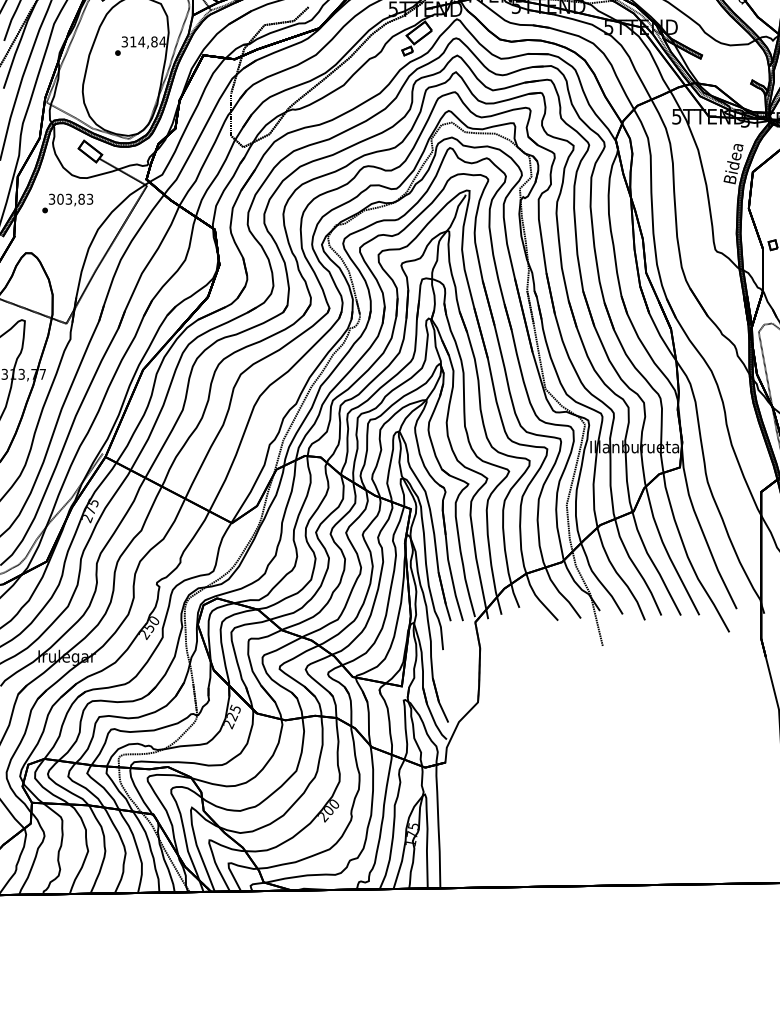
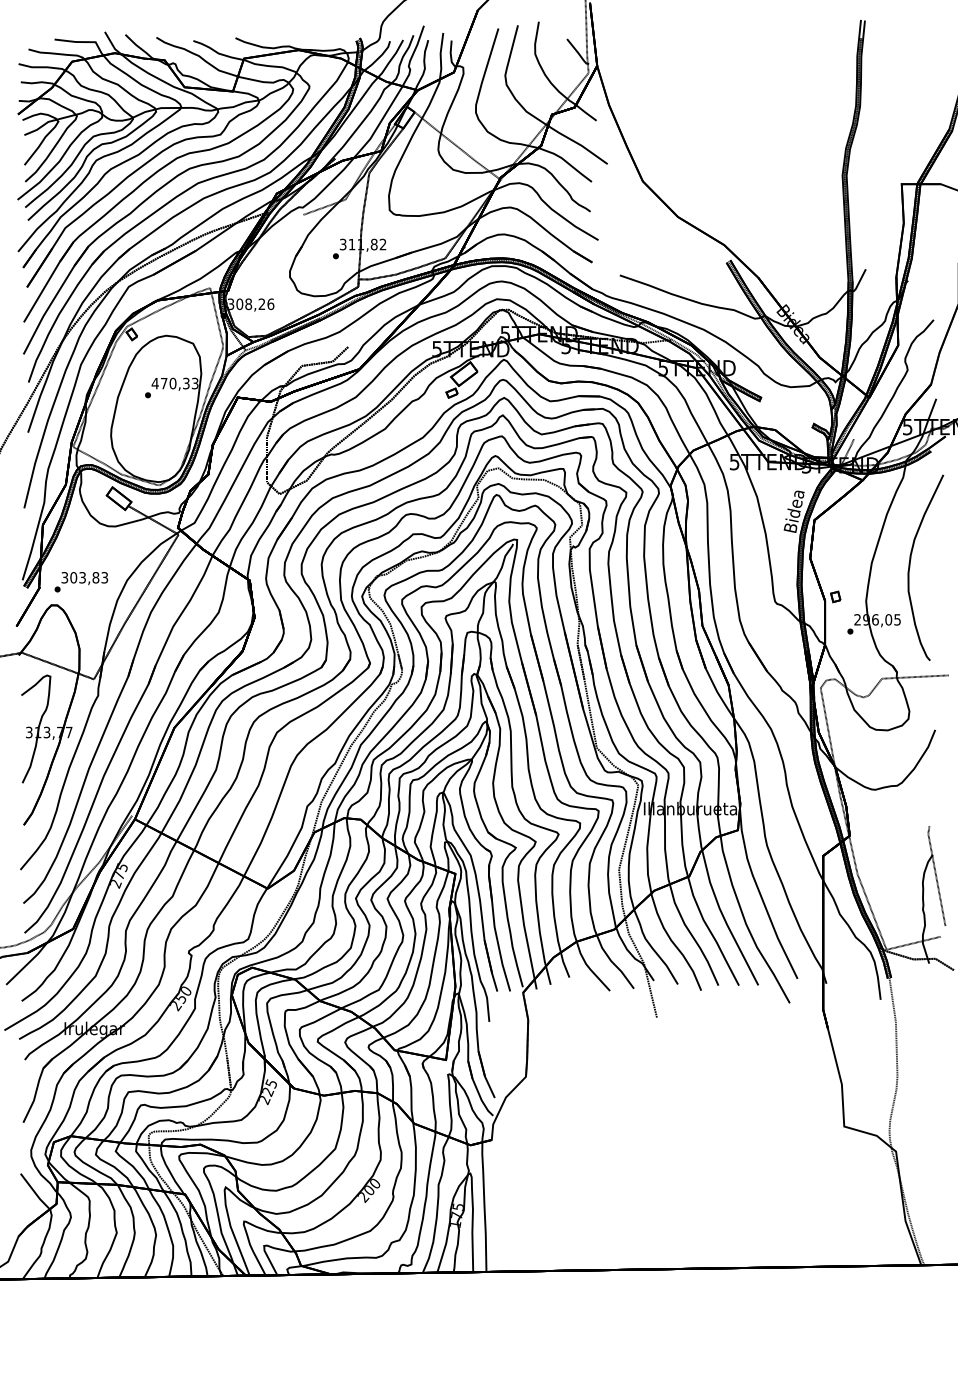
text: (143, 41) -> (174, 383), 314,84 -> 470,33
text: (67, 203) -> (81, 582), moved

